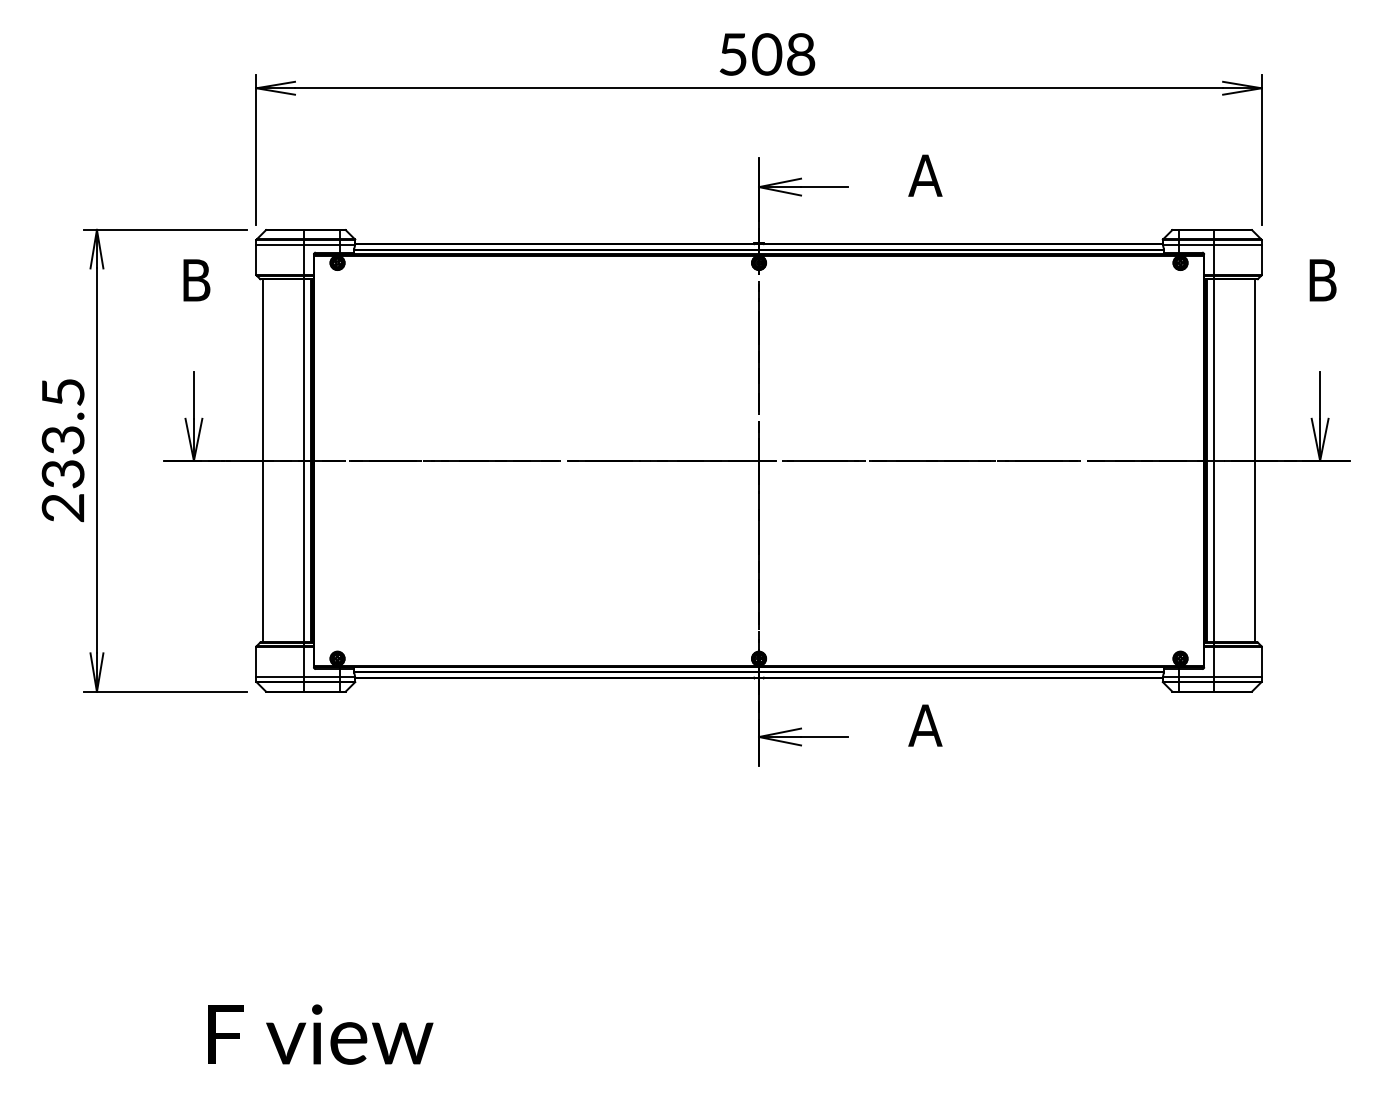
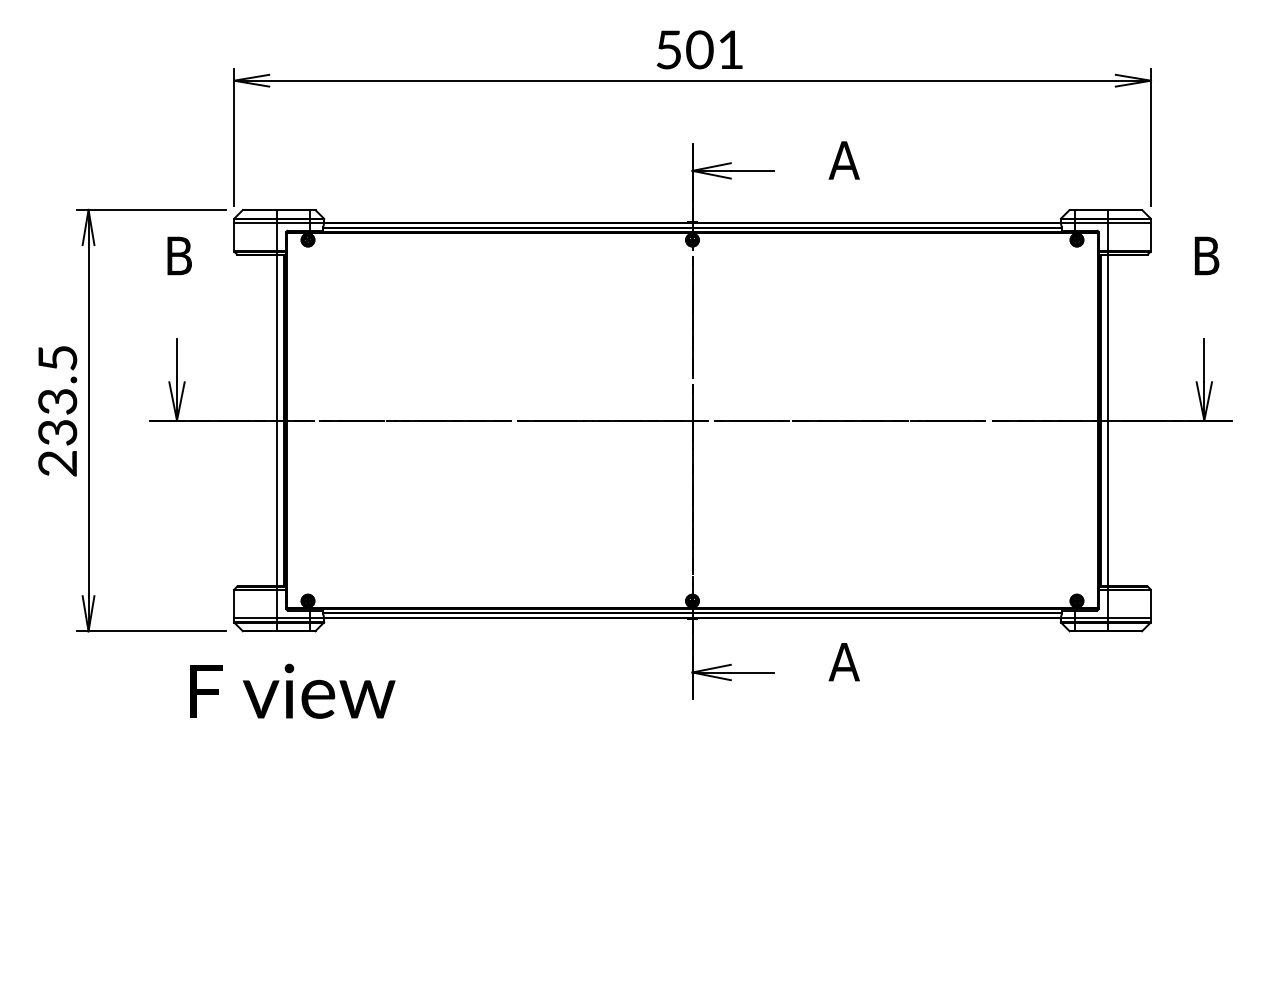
text: (801, 54) -> (731, 49), 508 -> 501
line: (263, 460) -> (240, 420), removed
line: (1254, 460) -> (1144, 420), removed
text: (320, 1034) -> (292, 691), moved

